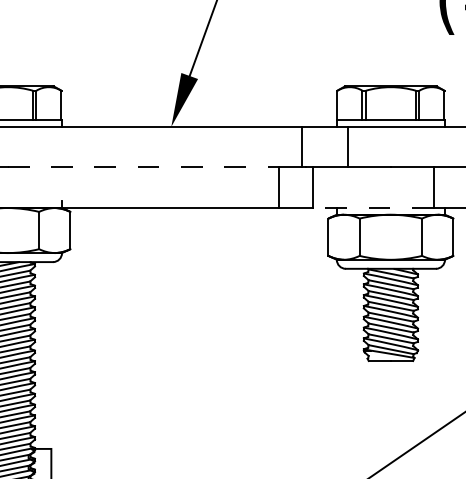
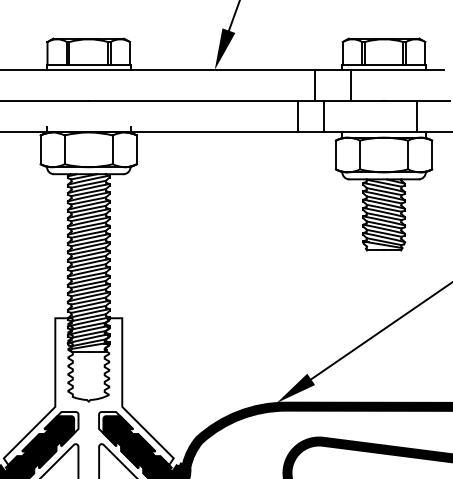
line: (143, 167) -> (193, 101), dashed -> solid
line: (373, 208) -> (370, 132), dashed -> solid

